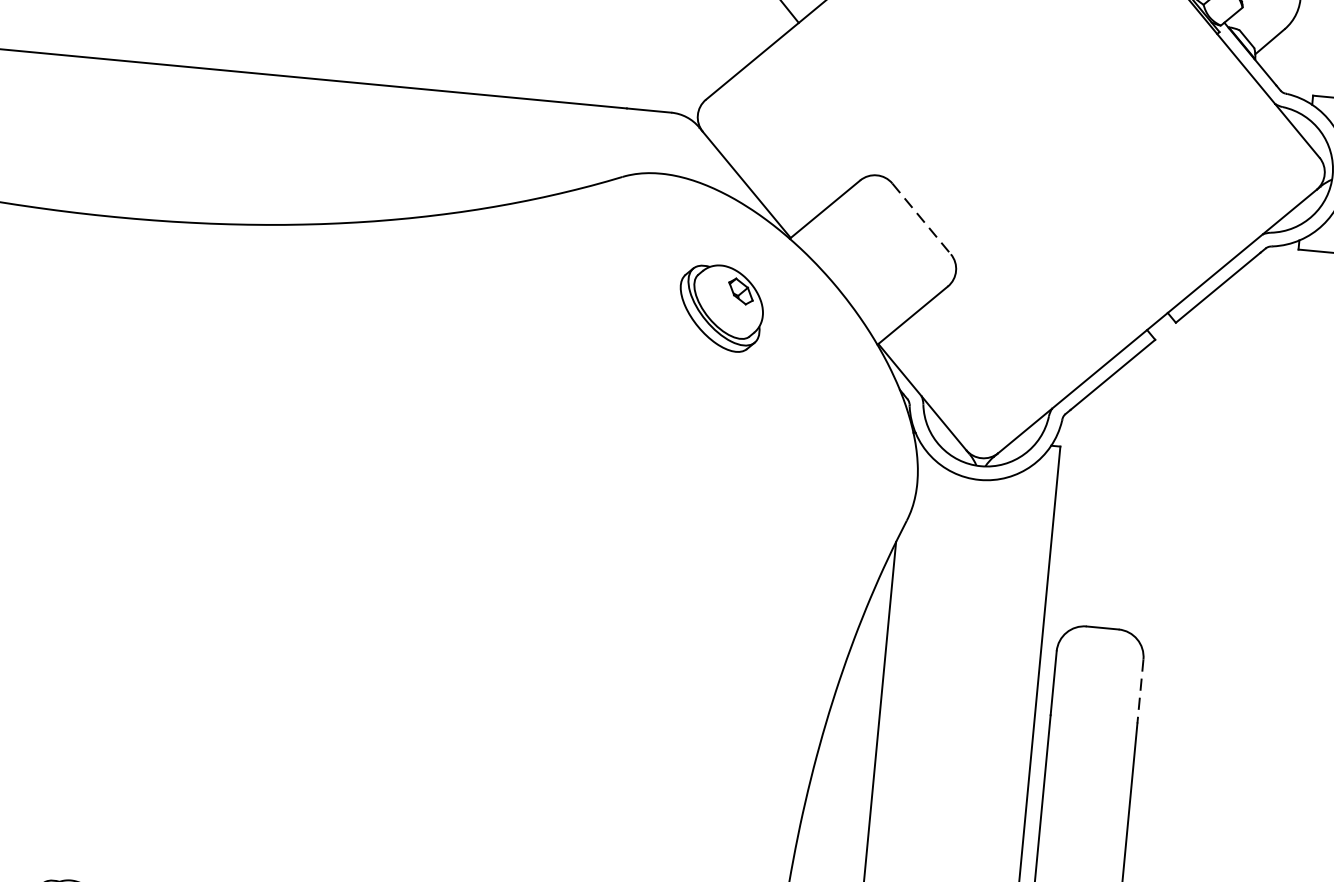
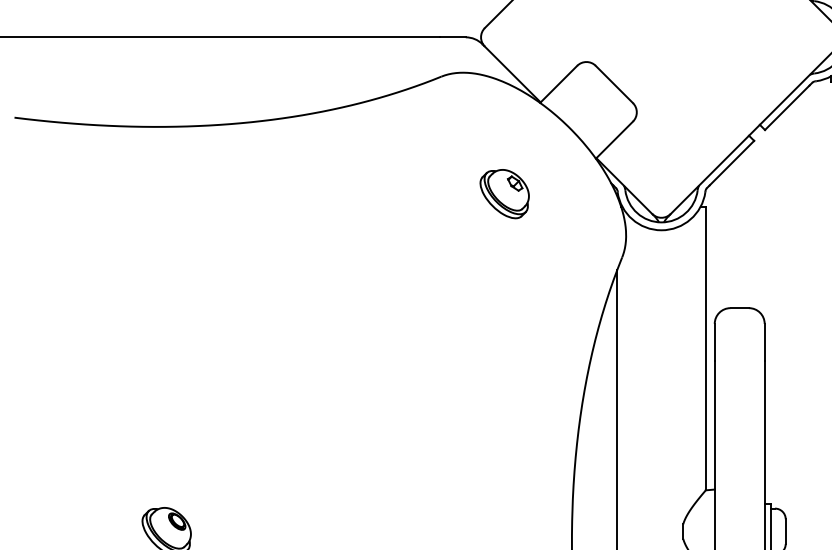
line: (921, 218) -> (614, 84), dashed -> solid
part: (720, 308) -> (504, 194), moved
line: (1140, 691) -> (764, 342), dashed -> solid

